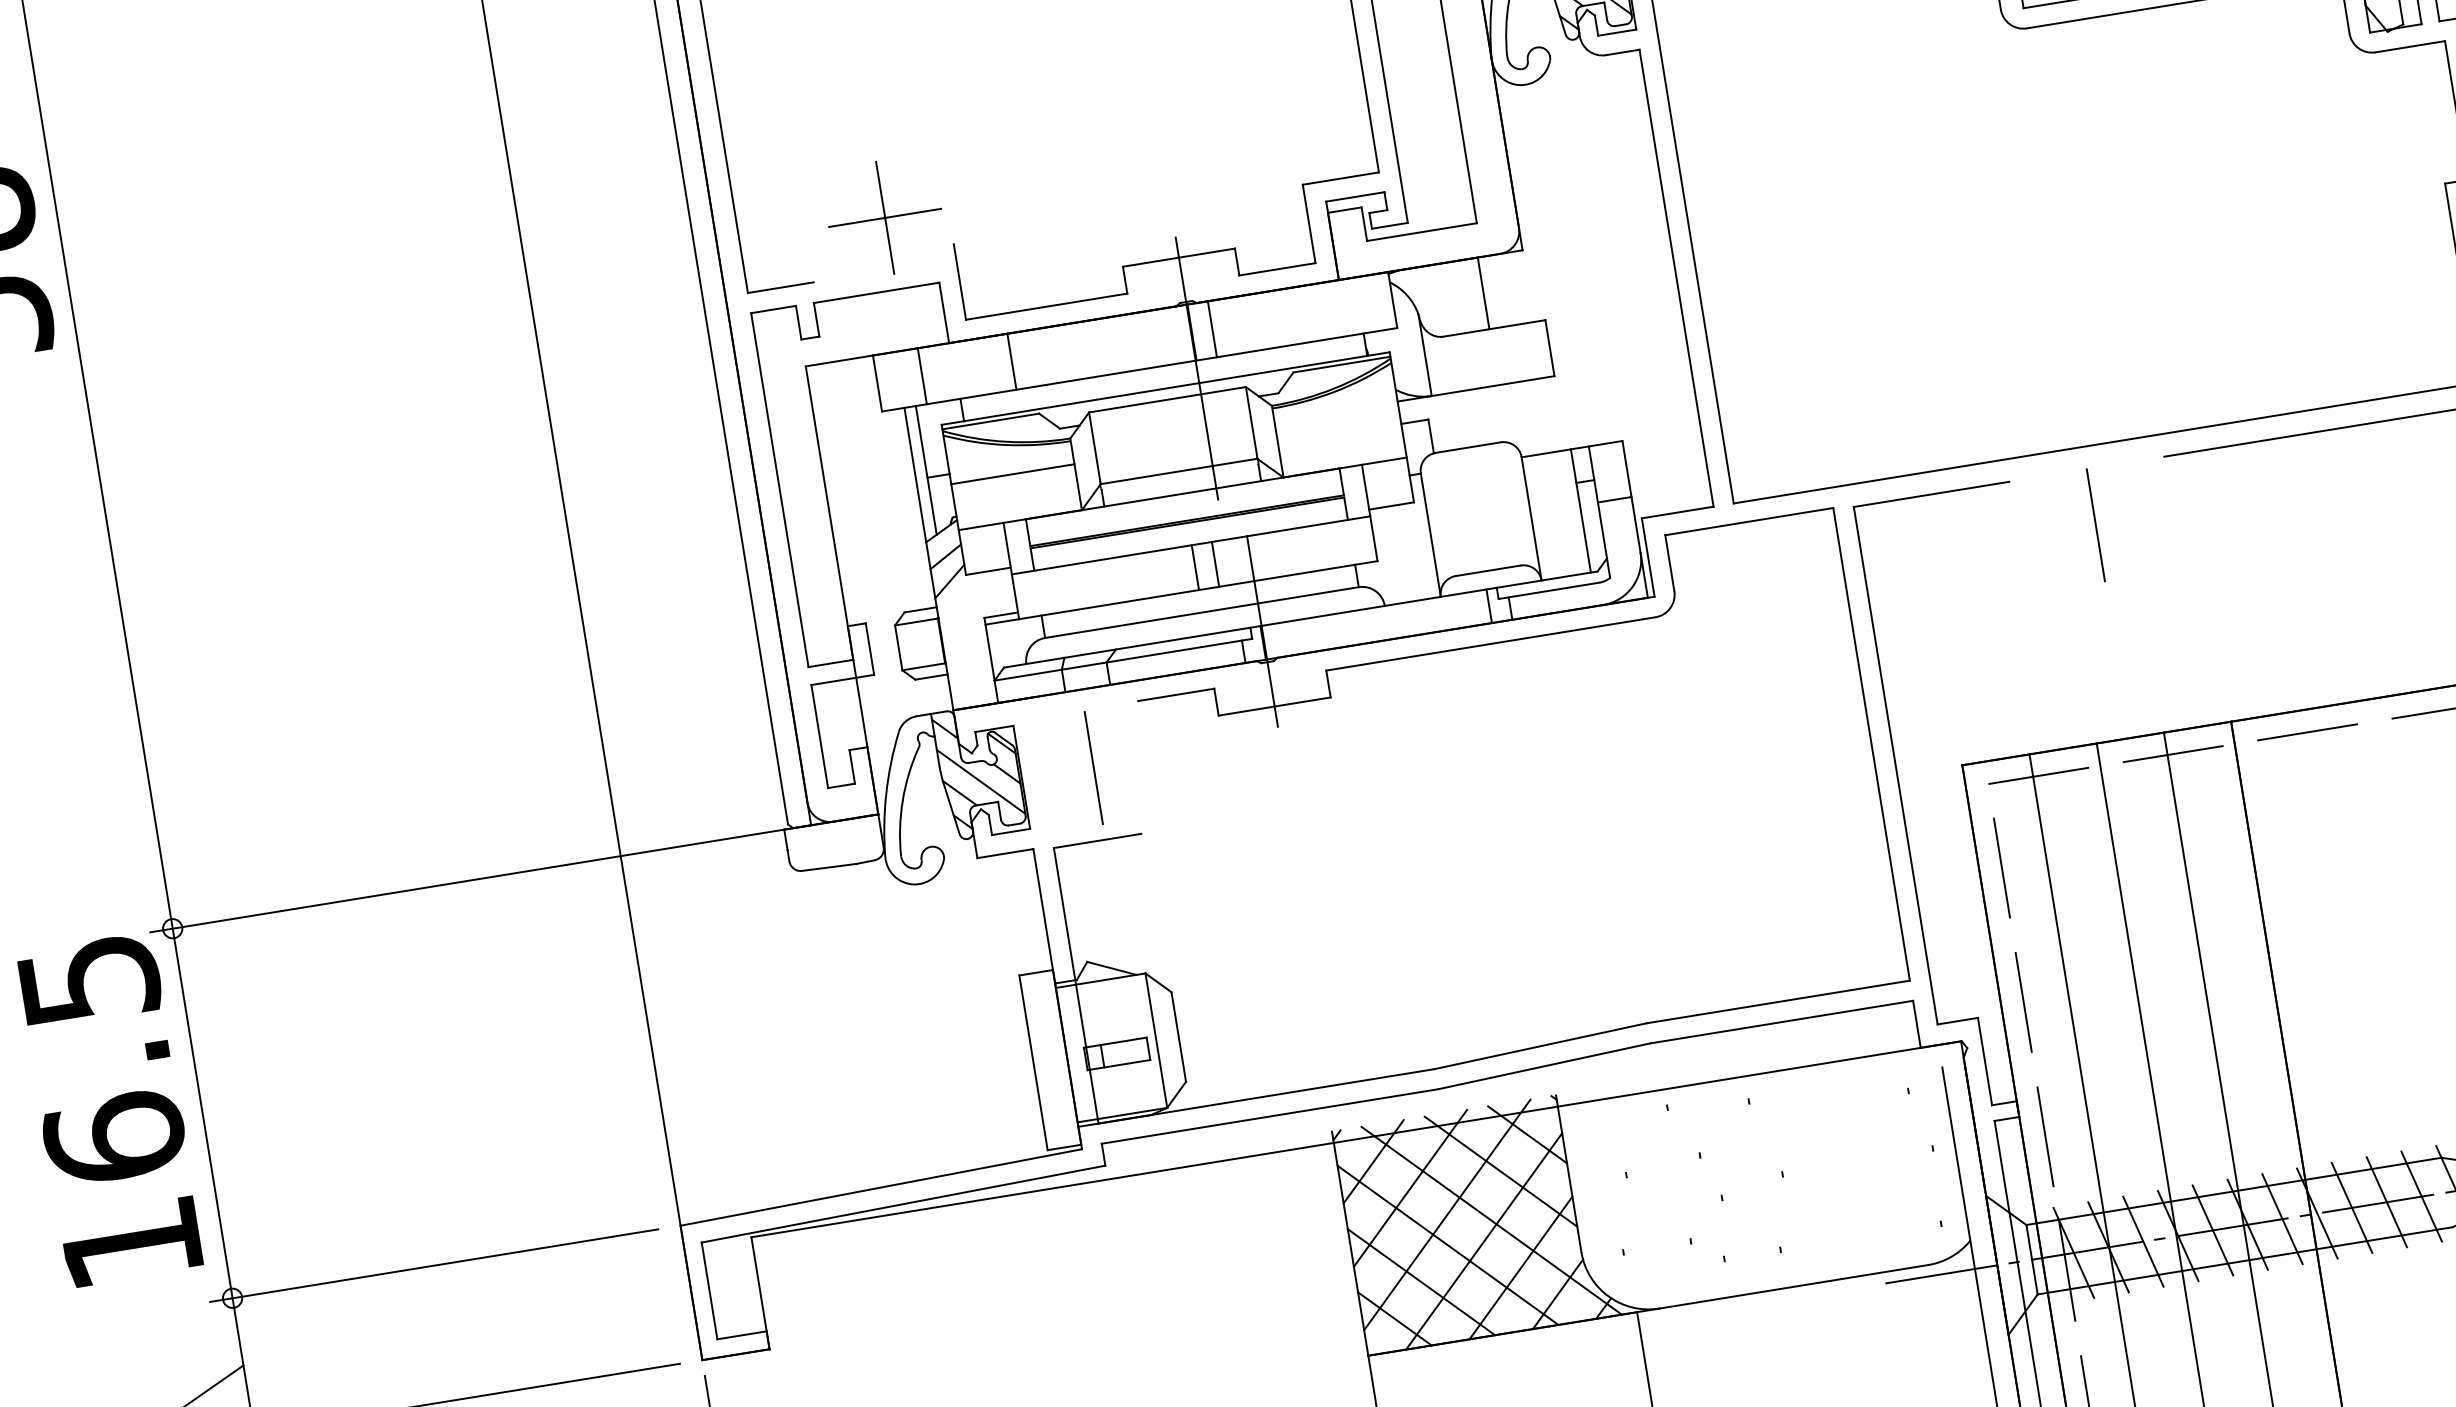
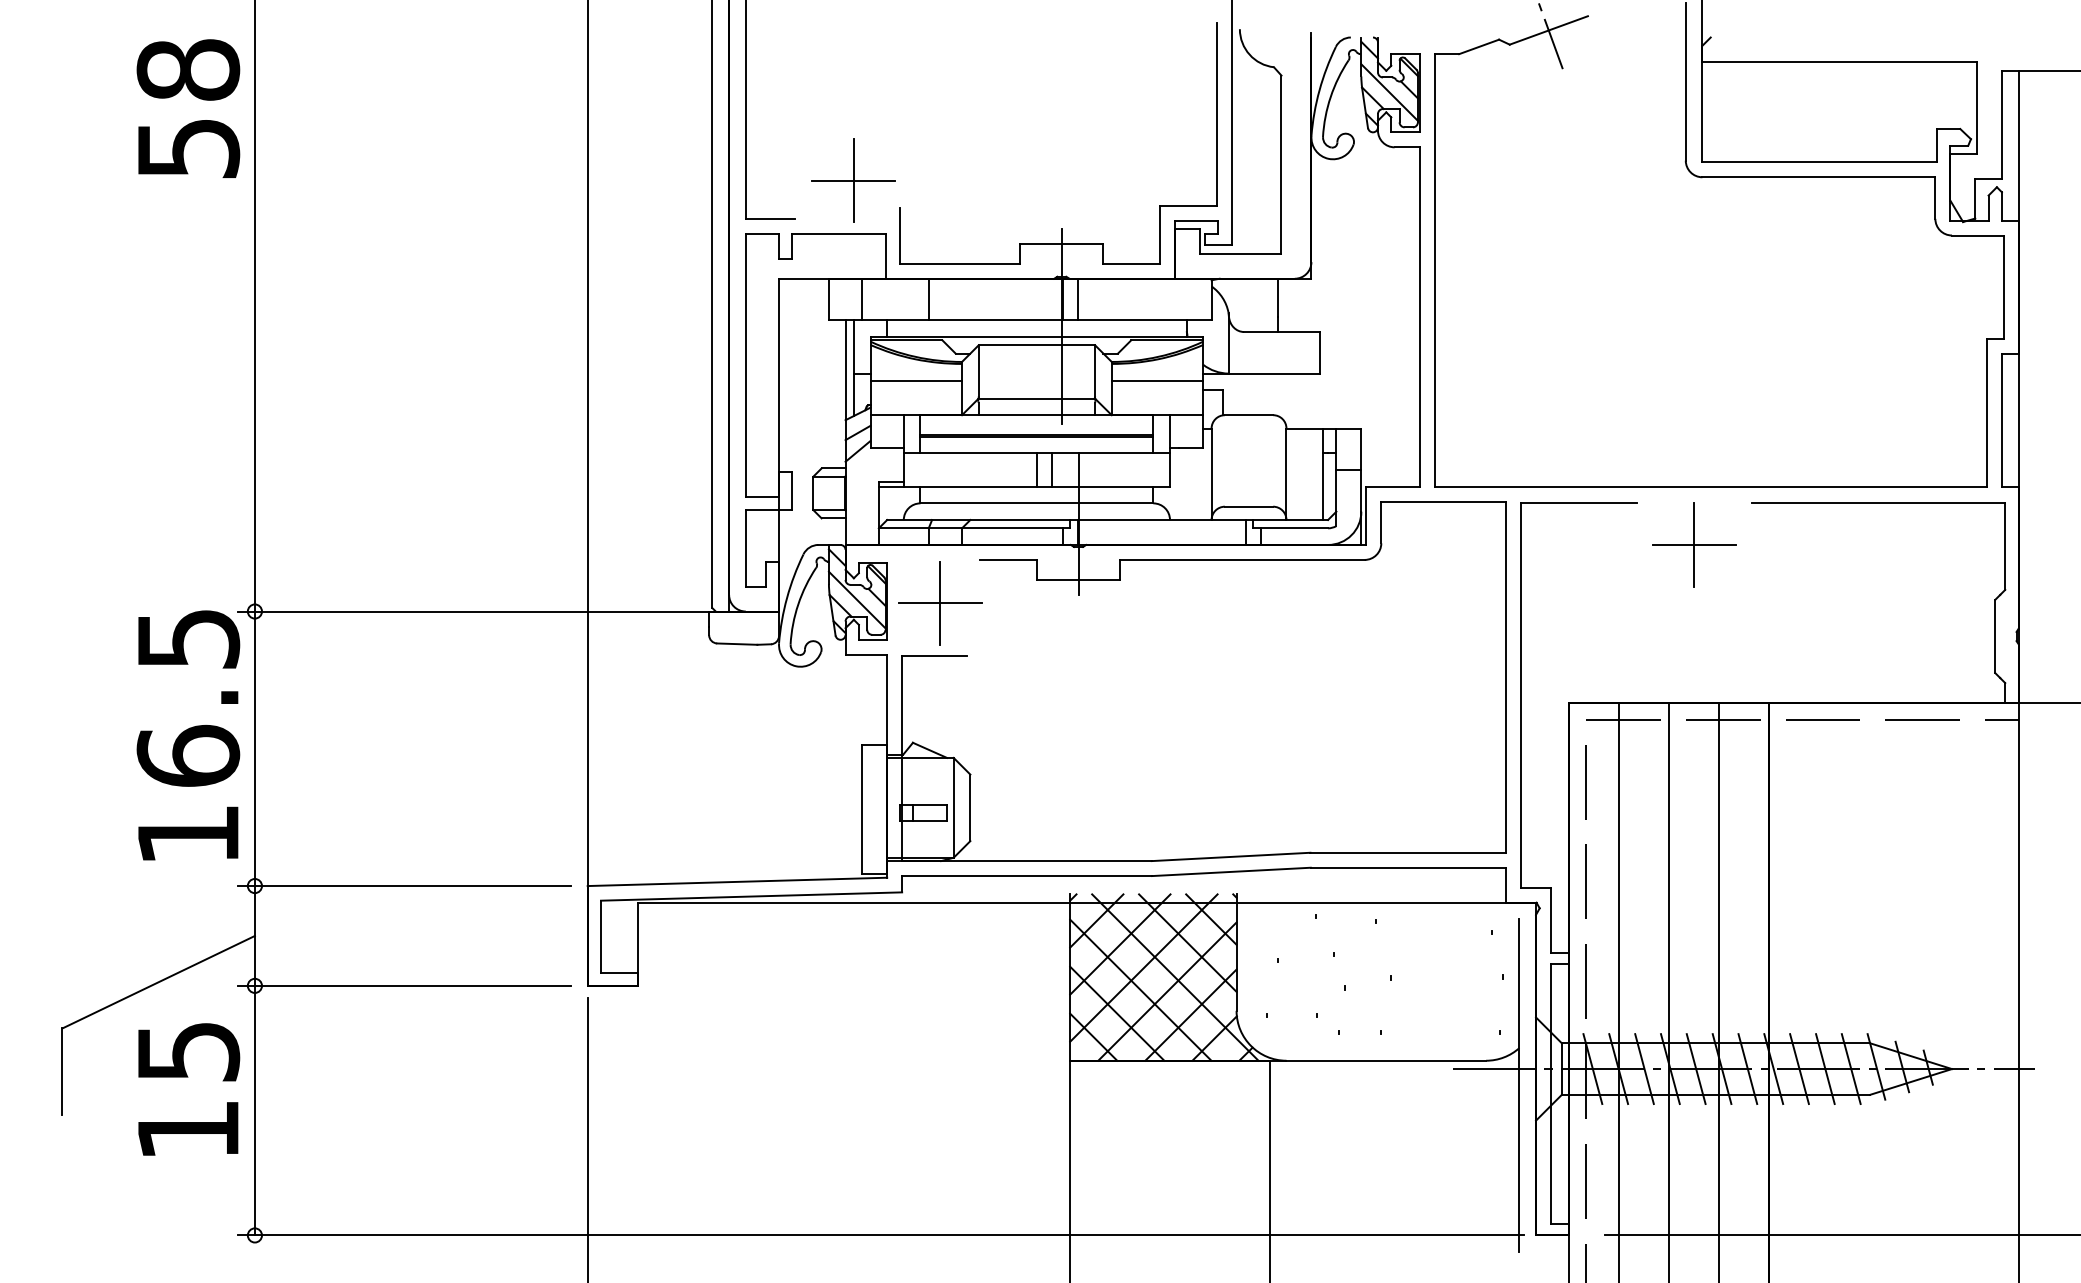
line: (1337, 422) -> (1157, 381), added
line: (2094, 524) -> (1693, 544), added
line: (1094, 768) -> (940, 603), added

